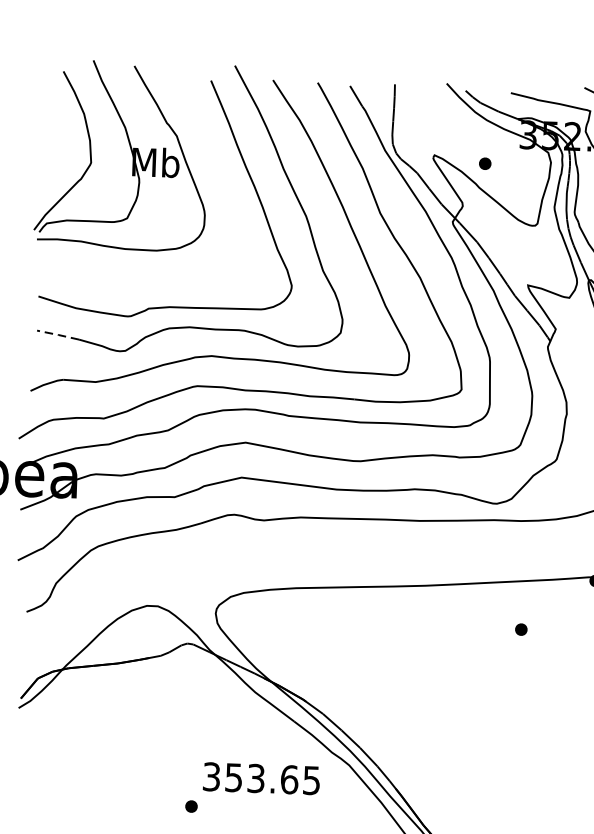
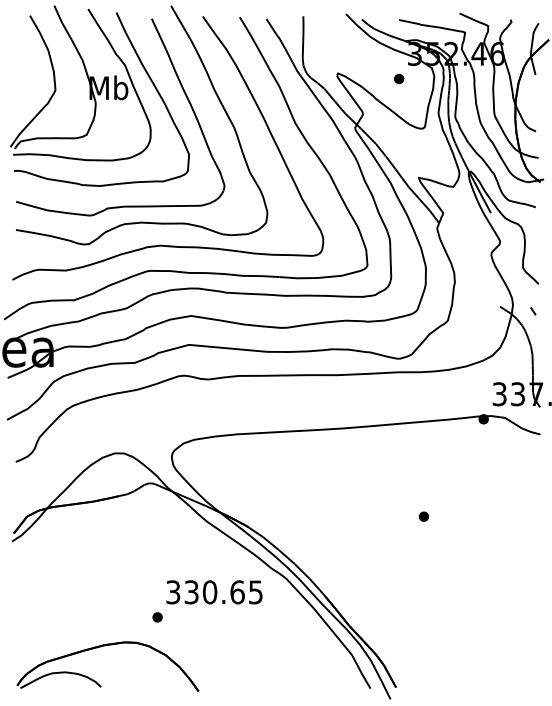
curve: (201, 145) -> (145, 72), added
part: (485, 163) -> (399, 78), moved
line: (58, 334) -> (33, 232), dashed -> solid
part: (520, 629) -> (423, 516), moved
text: (245, 778) -> (201, 592), 353.65 -> 330.65

